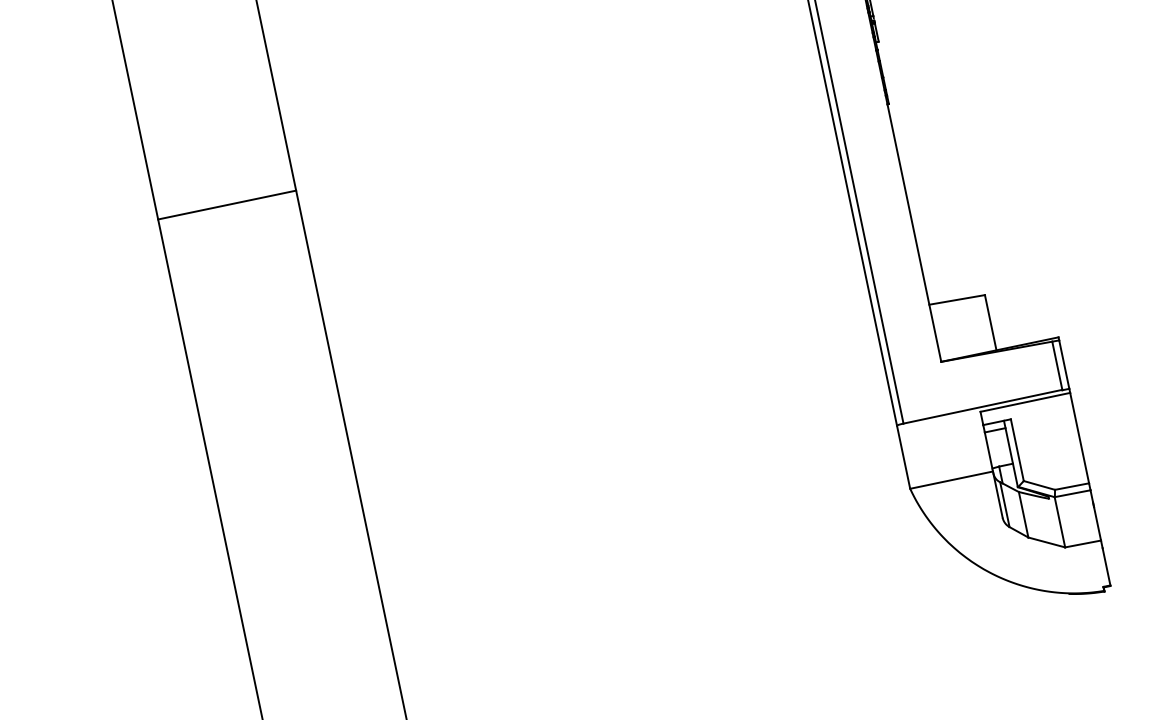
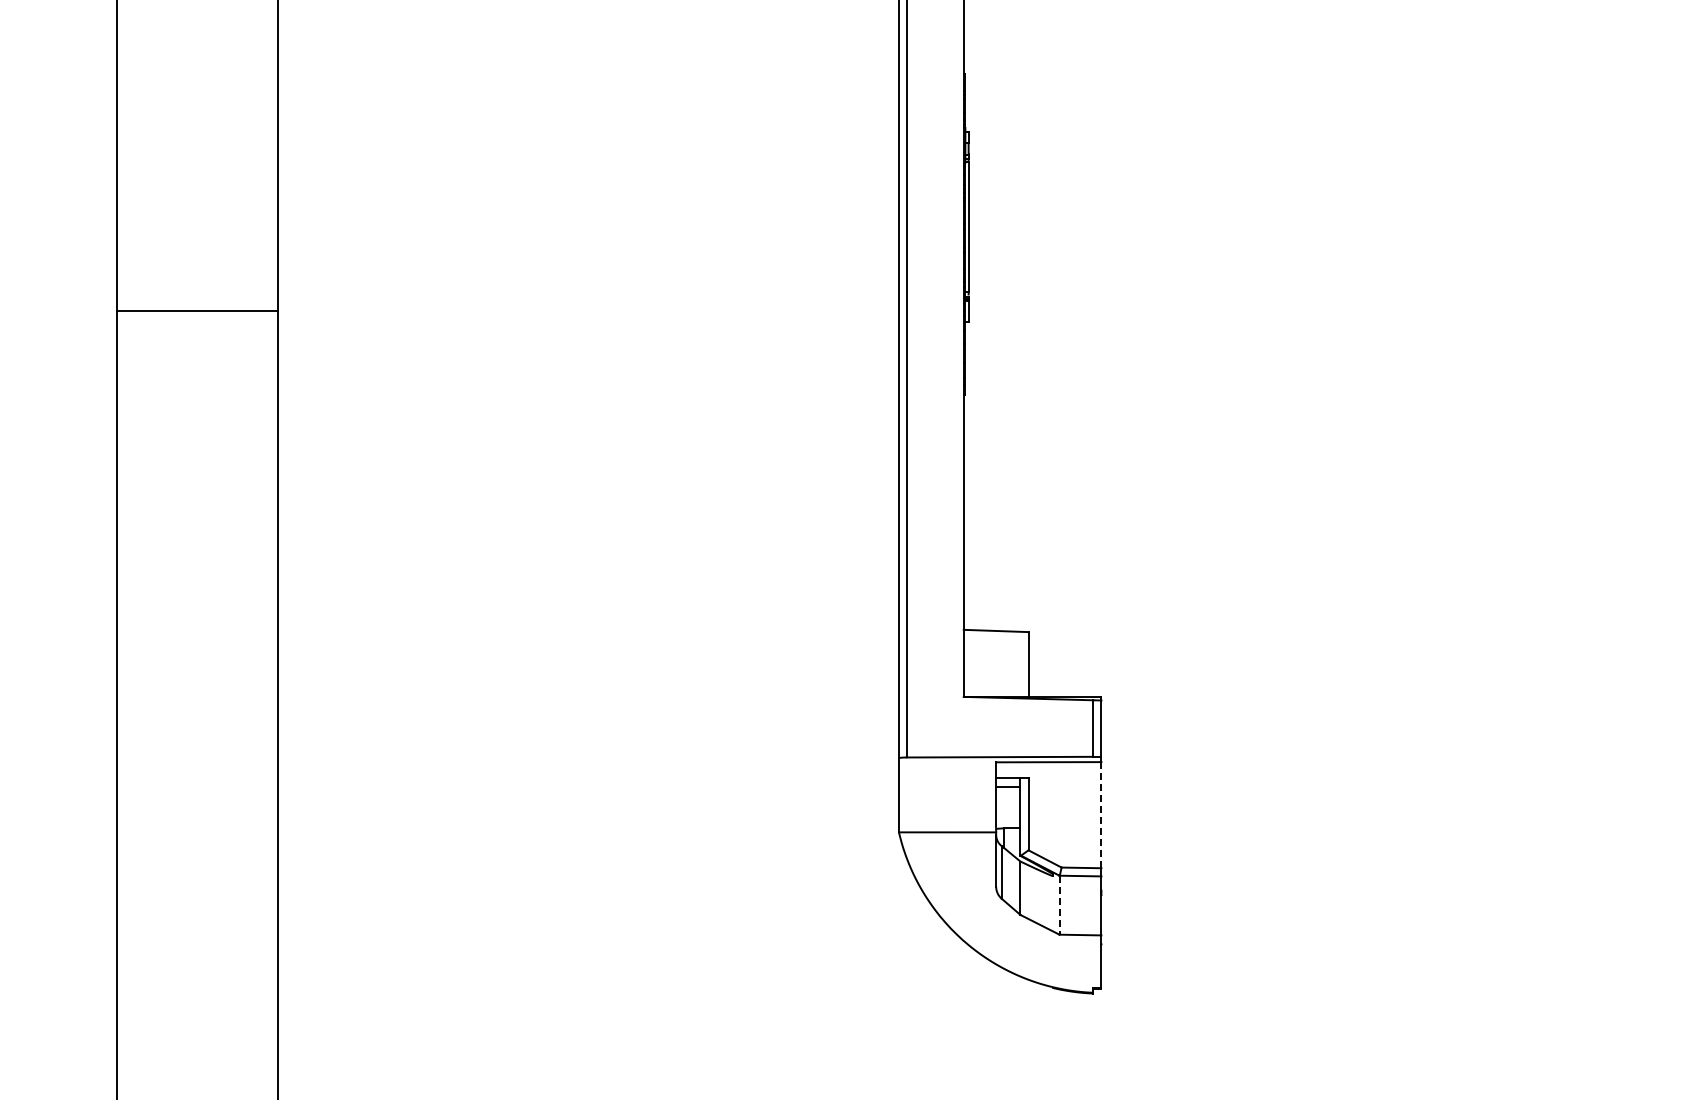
line: (227, 204) -> (197, 310), moved
line: (1079, 438) -> (1101, 815), solid -> dashed
line: (1059, 522) -> (1059, 905), solid -> dashed

